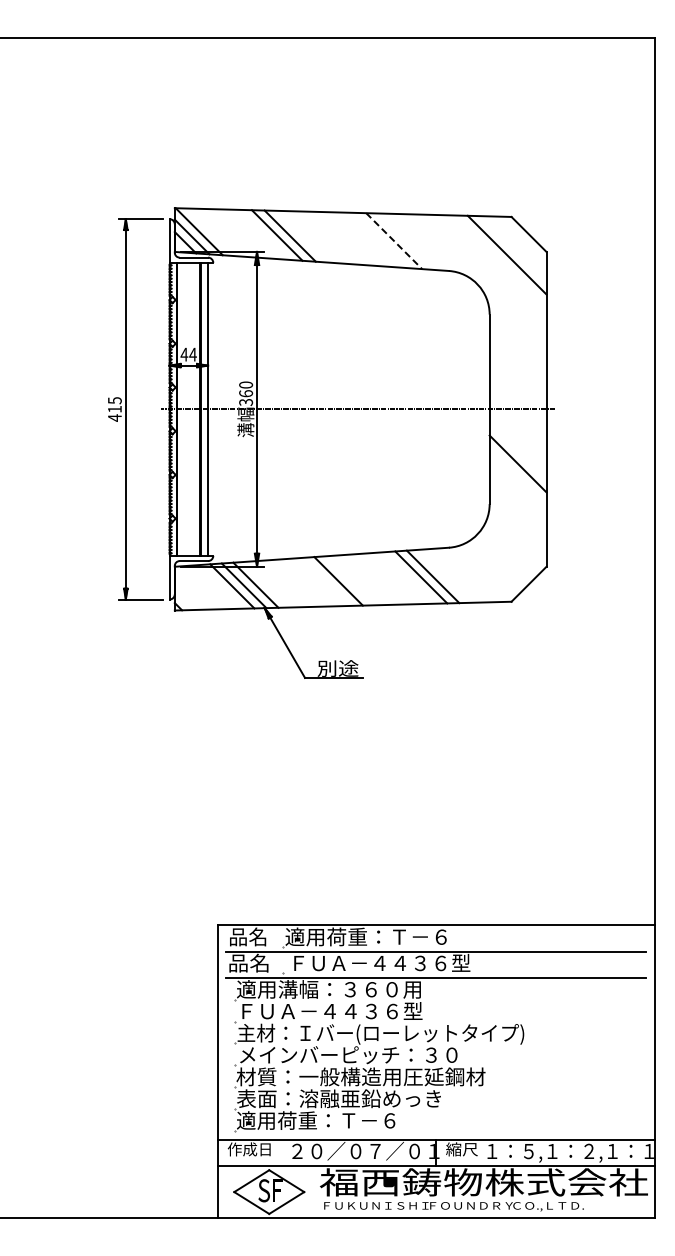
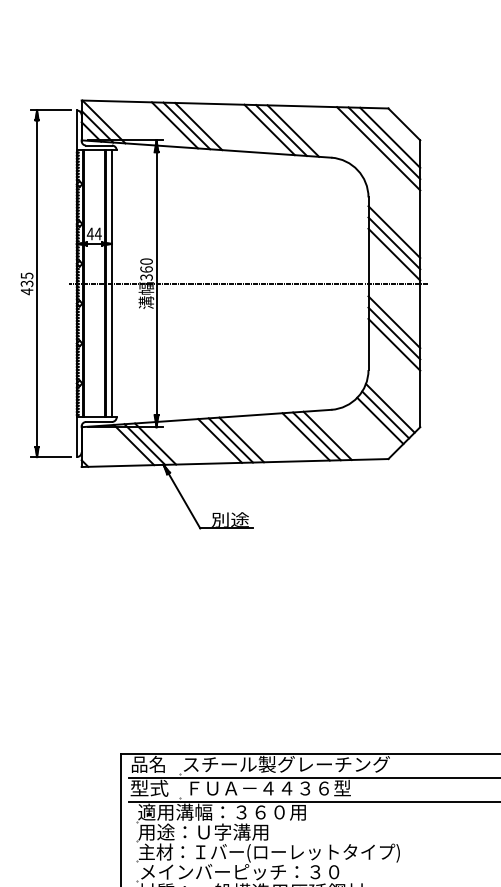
line: (303, 236) -> (198, 126), added
line: (380, 240) -> (269, 129), added
line: (394, 241) -> (281, 130), dashed -> solid
line: (406, 241) -> (292, 130), added
line: (513, 249) -> (390, 138), added
line: (500, 260) -> (378, 148), added
line: (517, 352) -> (393, 231), added
line: (517, 364) -> (393, 242), added
line: (517, 376) -> (393, 253), added
text: (114, 409) -> (26, 283), 415 -> 435
line: (517, 451) -> (393, 322), added
line: (517, 475) -> (393, 344), added
line: (513, 545) -> (390, 407), added
line: (508, 553) -> (385, 415), added
line: (502, 559) -> (380, 420), added
line: (444, 575) -> (327, 435), added
line: (349, 580) -> (240, 439), added
line: (326, 581) -> (219, 440), added
text: (399, 936) -> (286, 763), 適用荷重：Ｔ－６ -> スチール製グレーチング
text: (249, 962) -> (149, 787), 品名 -> 型式
text: (329, 1010) -> (222, 831), ＦＵＡ－４４３６型 -> 用途：Ｕ字溝用

